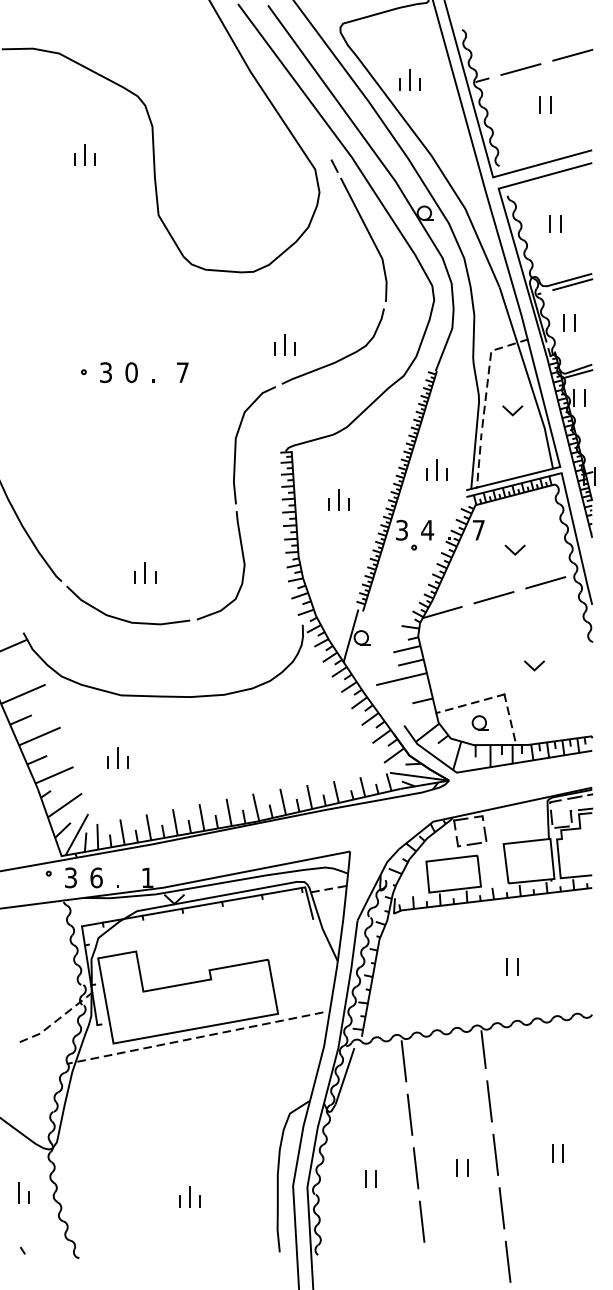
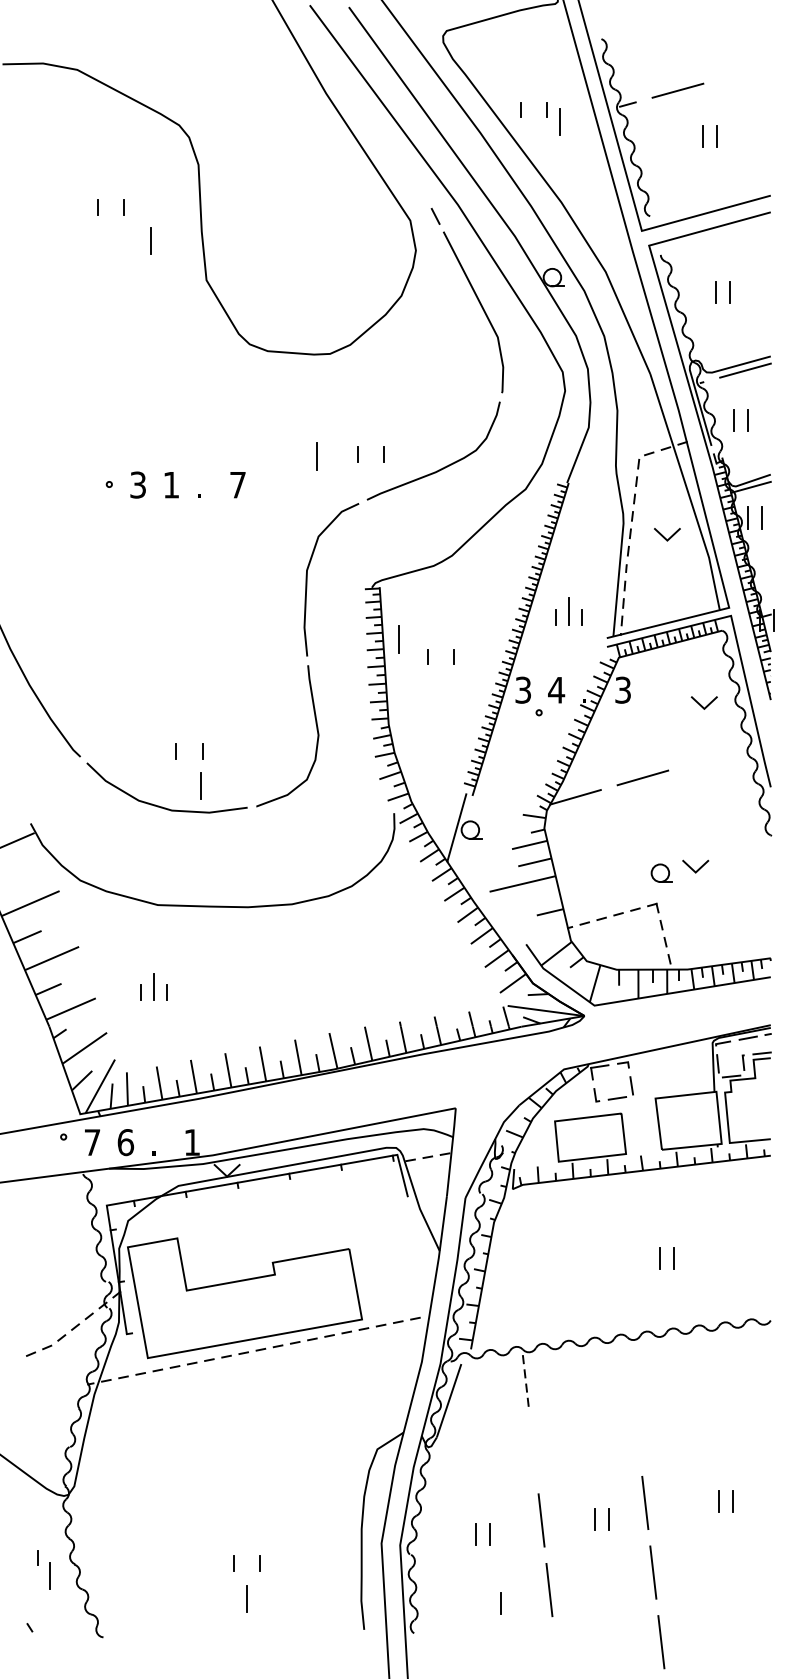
line: (572, 54) -> (745, 71), removed
line: (409, 79) -> (559, 121), moved
line: (84, 154) -> (150, 240), moved
line: (284, 344) -> (315, 456), moved
text: (131, 372) -> (171, 484), 0 -> 1
line: (338, 499) -> (399, 638), moved
text: (478, 529) -> (622, 689), 7 -> 3
line: (512, 550) -> (700, 703), moved
line: (144, 572) -> (199, 785), moved
line: (545, 582) -> (710, 758), removed
part: (479, 722) -> (660, 872), moved
text: (70, 877) -> (91, 1142), 3 -> 7
line: (483, 1049) -> (629, 1365), removed
line: (404, 1061) -> (526, 1381), solid -> dashed
line: (489, 1101) -> (637, 1433), removed
line: (409, 1114) -> (533, 1450), removed
line: (18, 1192) -> (48, 1575), moved
line: (189, 1196) -> (246, 1598), moved
line: (384, 1231) -> (500, 1602), added

